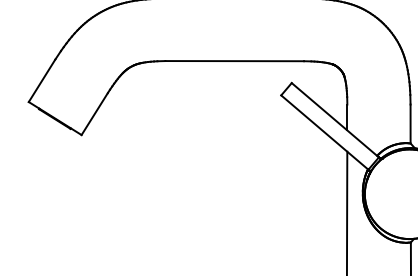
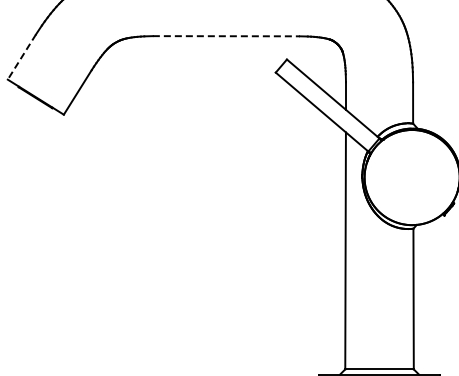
line: (234, 61) -> (226, 36), solid -> dashed
line: (41, 81) -> (21, 57), solid -> dashed

